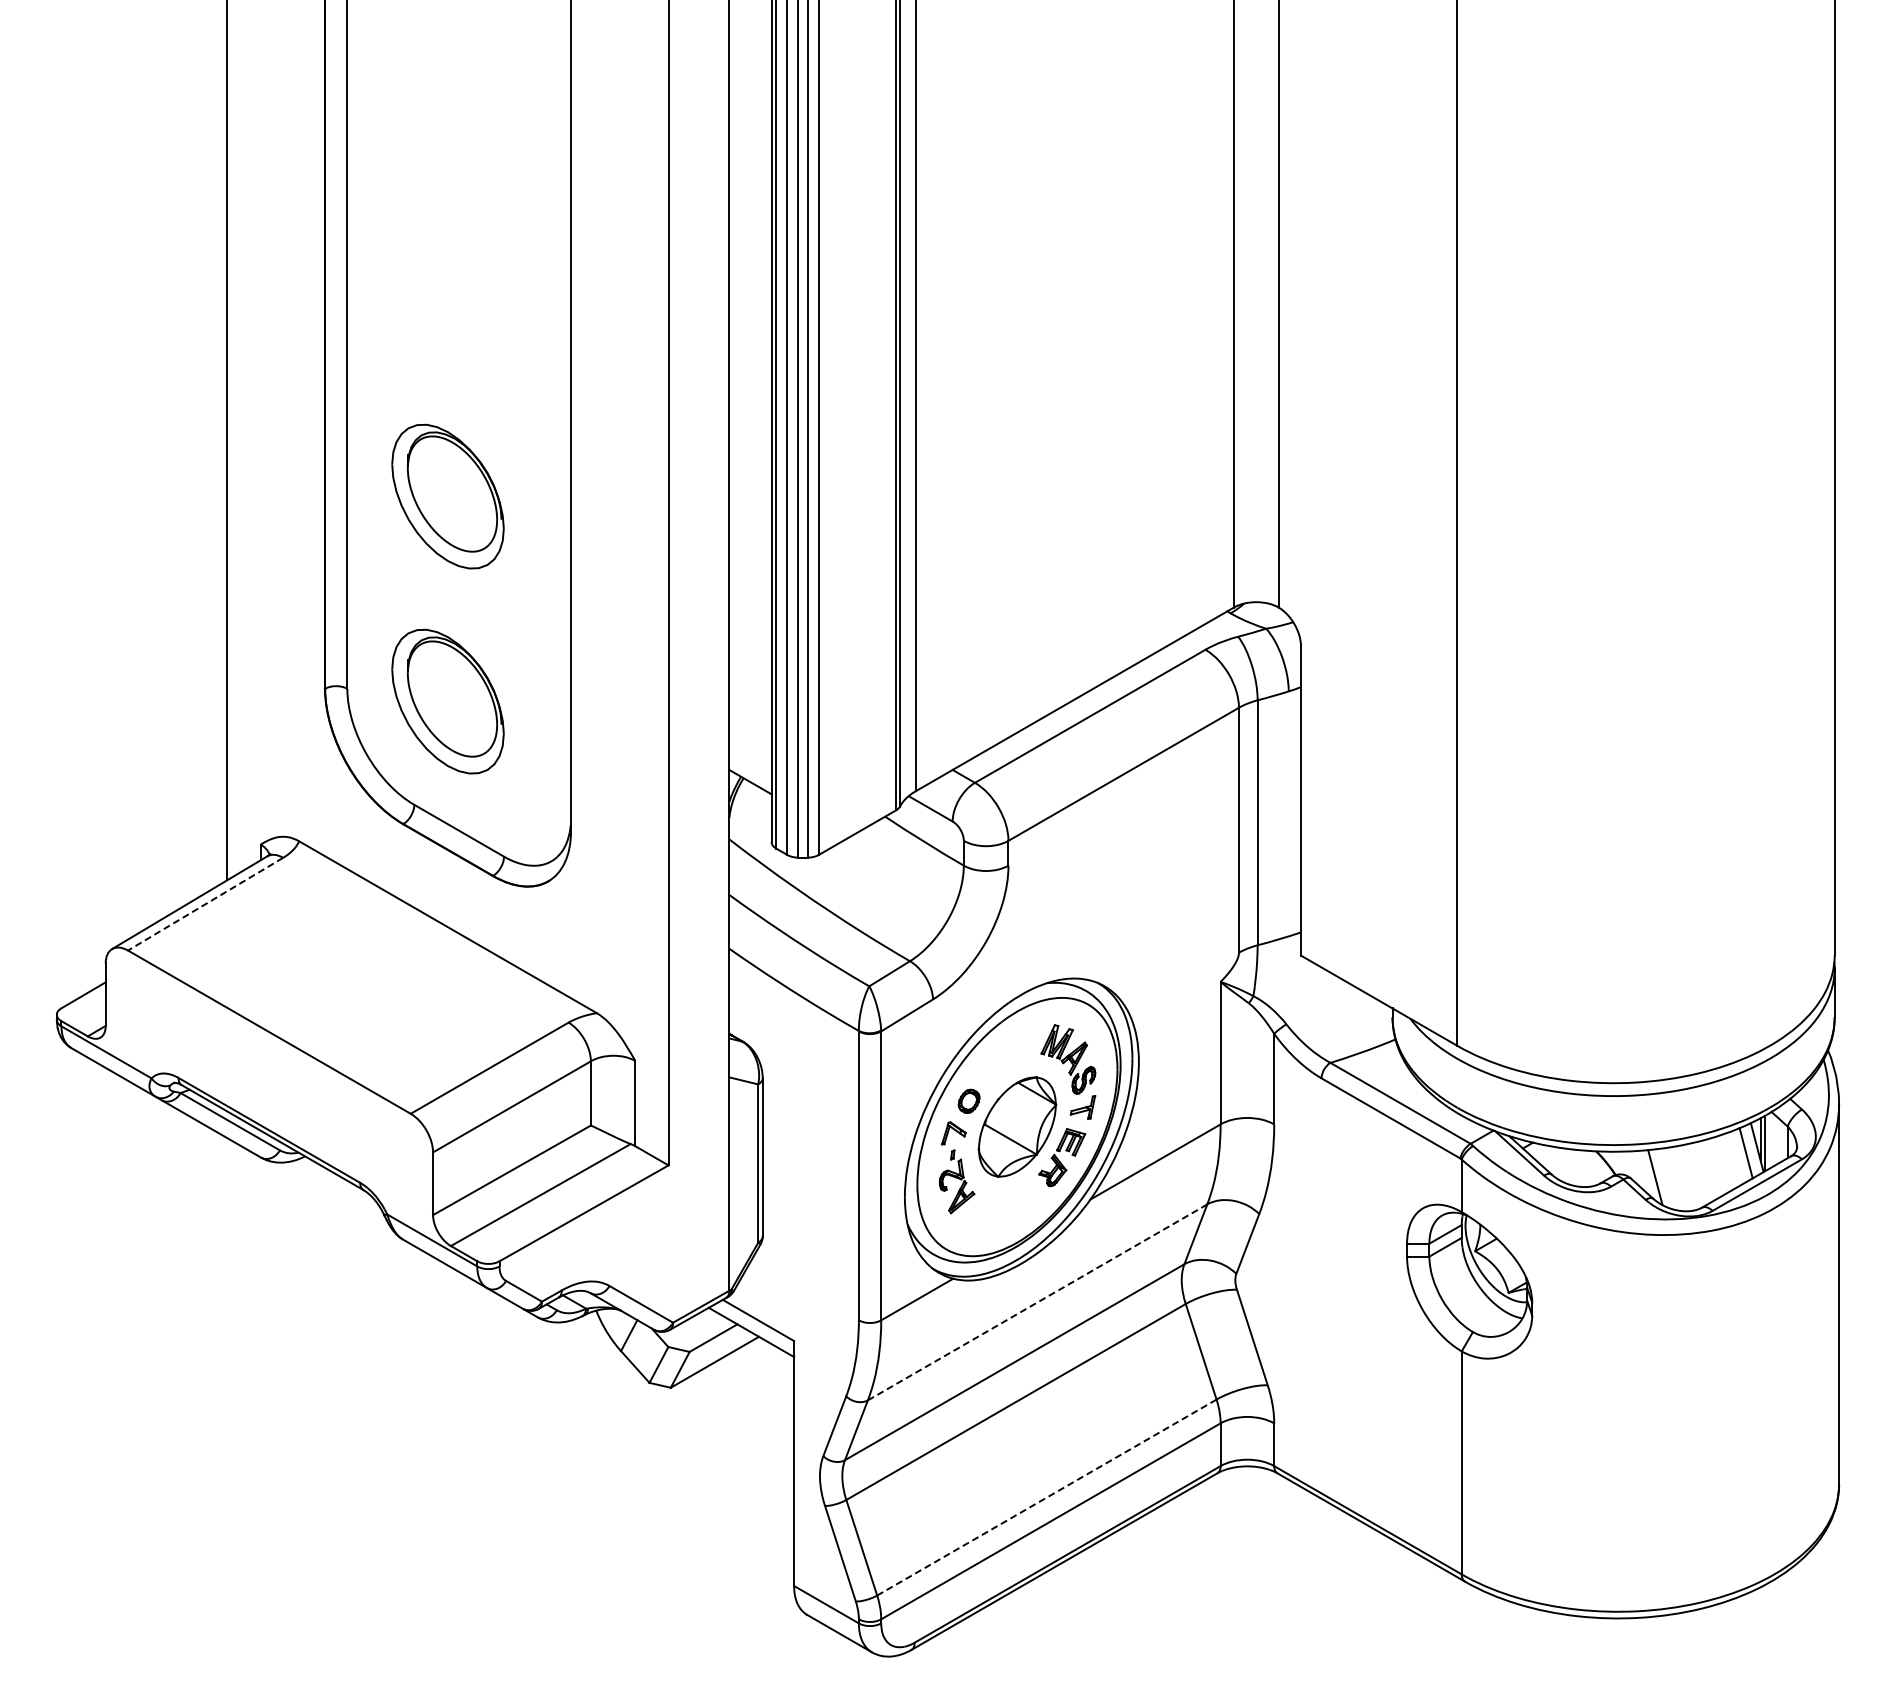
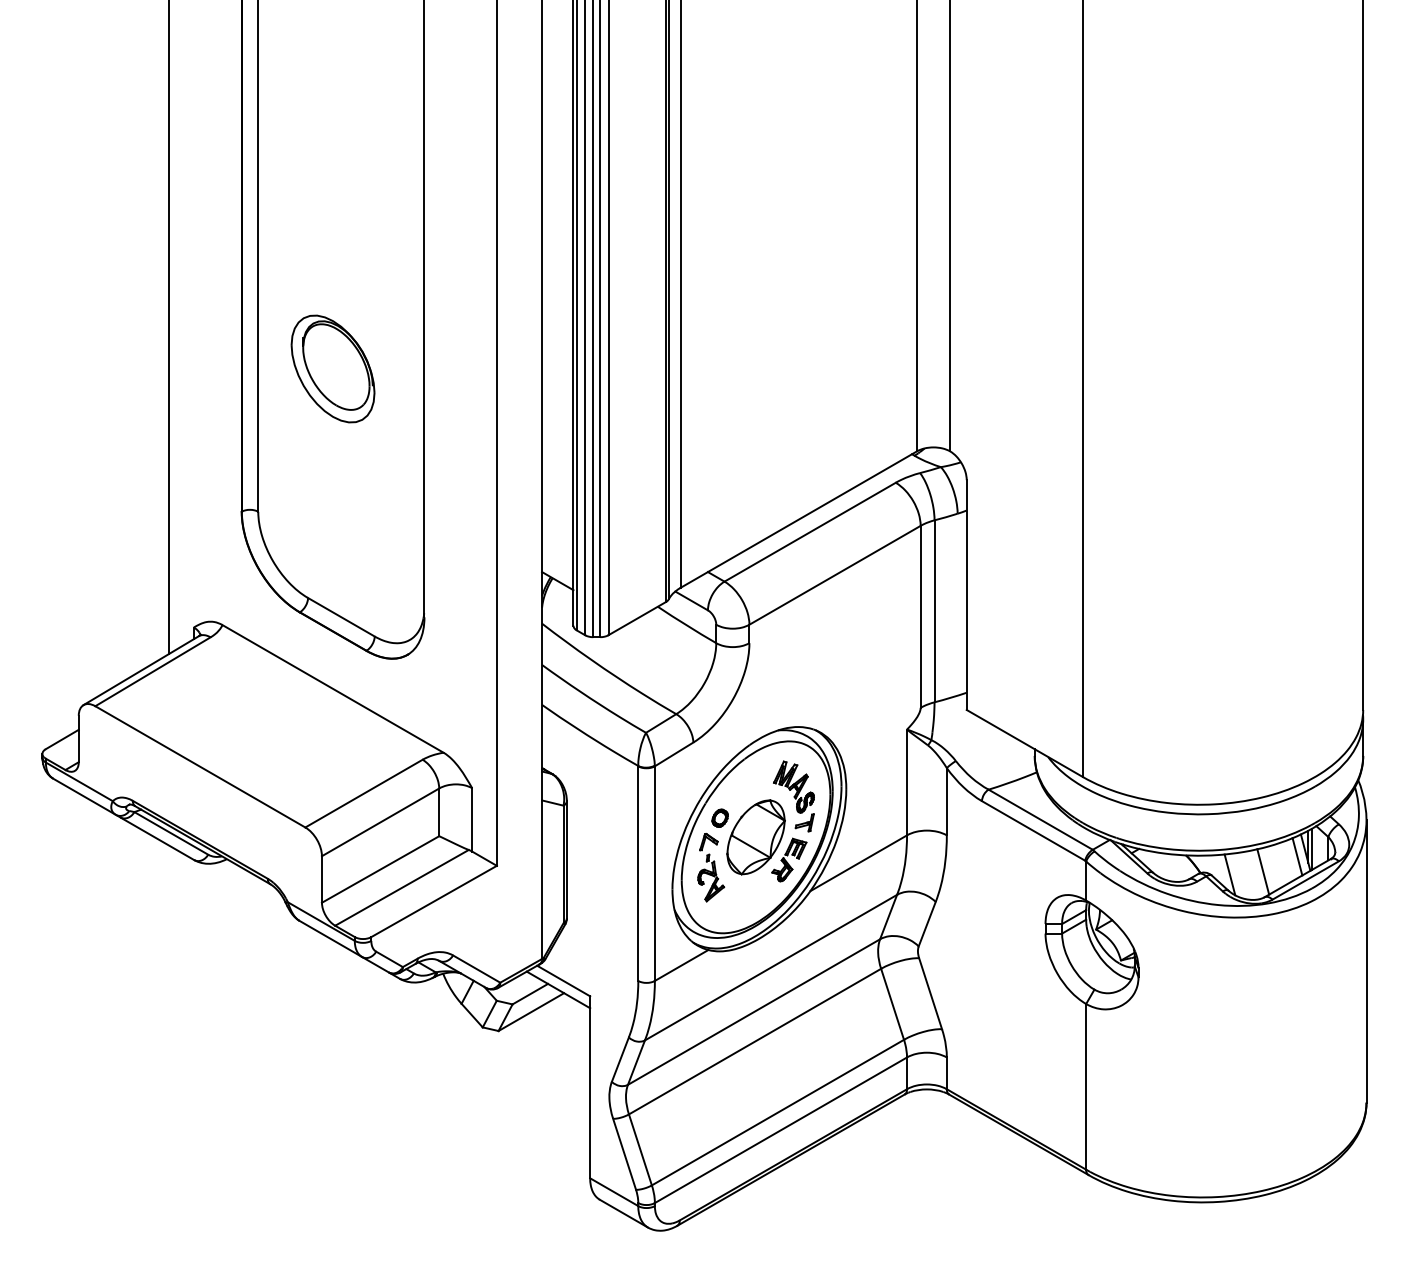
part: (447, 701) -> (332, 521), removed
line: (205, 904) -> (152, 672), dashed -> solid
line: (1700, 1173) -> (1263, 871), added
line: (1037, 1302) -> (770, 967), dashed -> solid
line: (1046, 1497) -> (777, 1112), dashed -> solid

